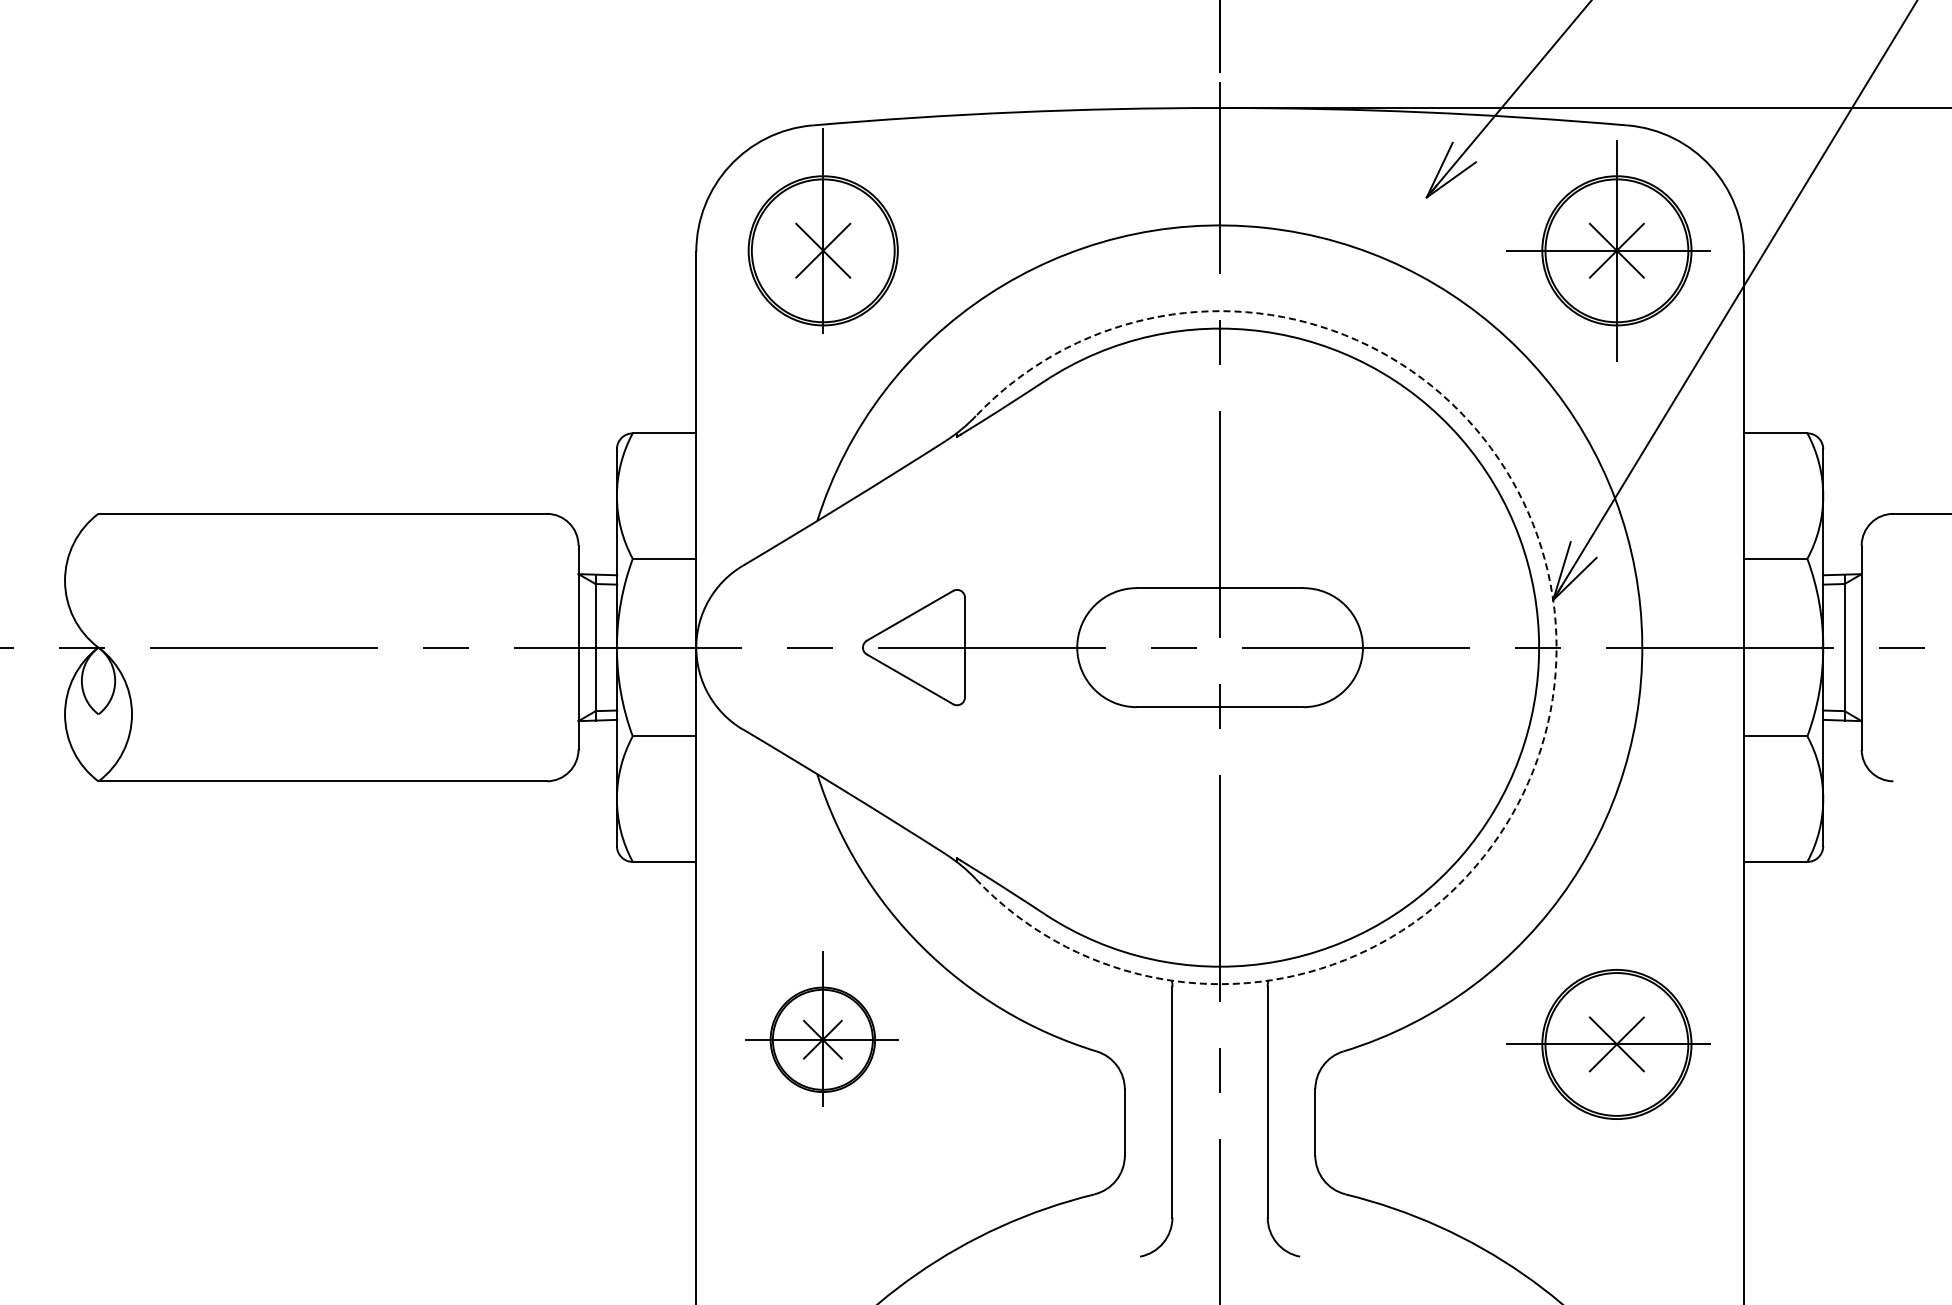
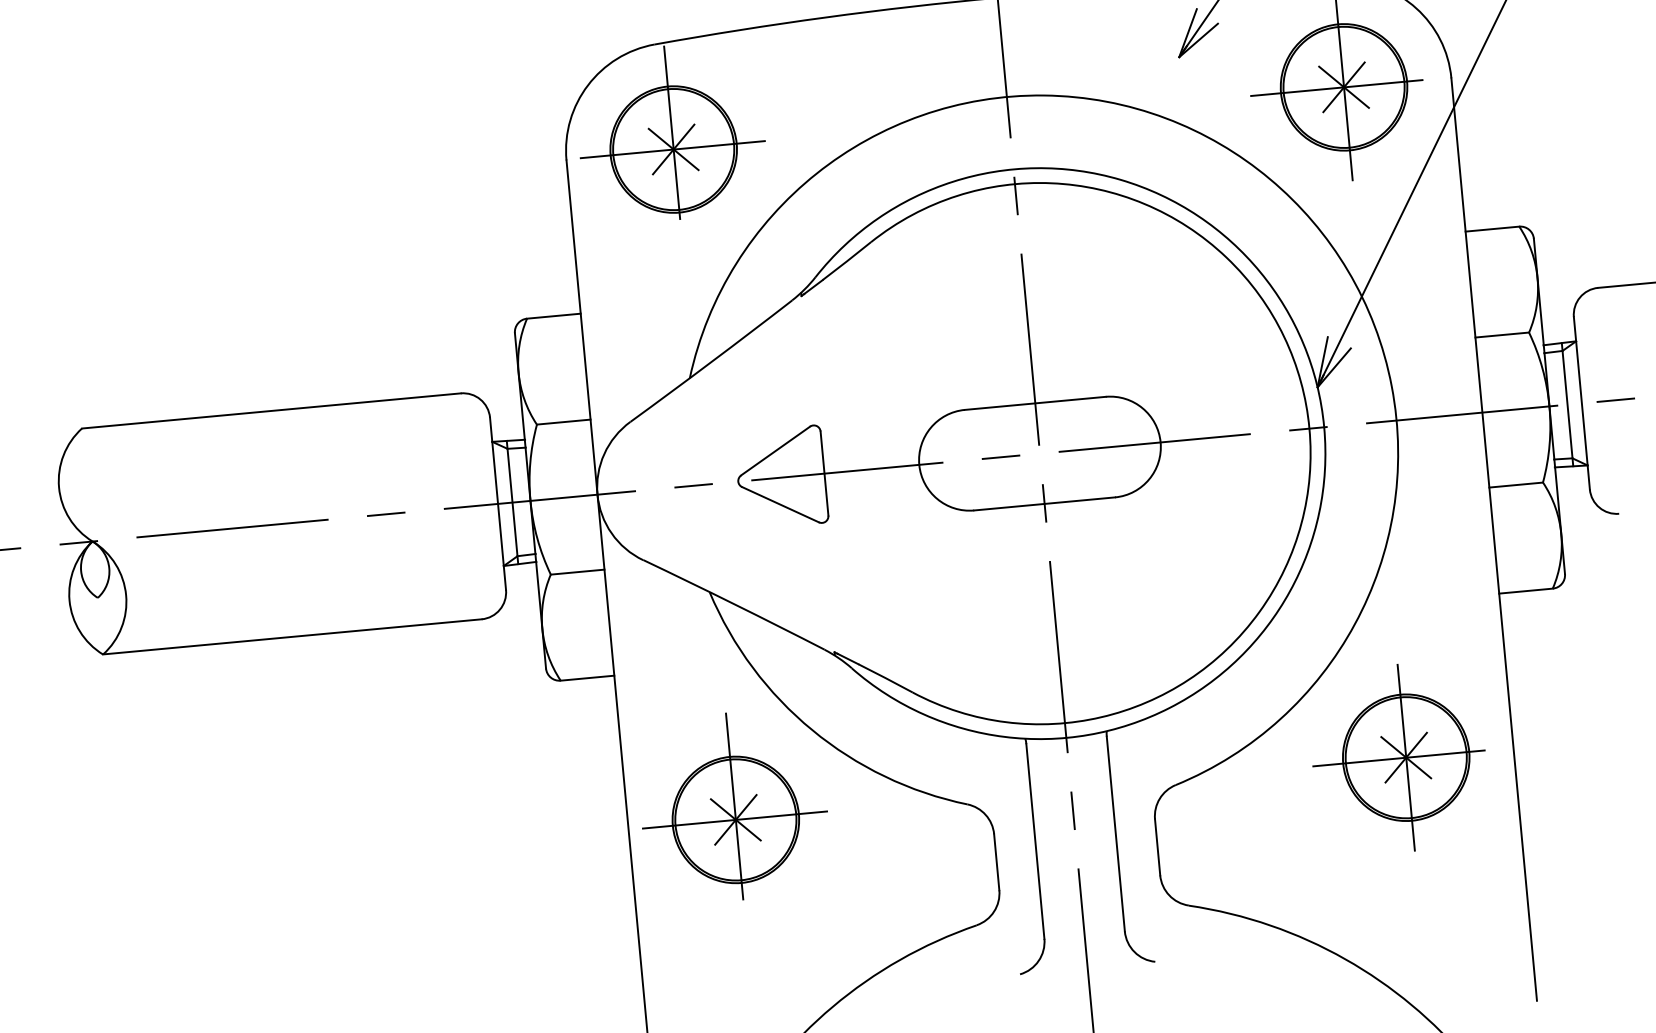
line: (822, 250) -> (673, 149), added
arc: (1556, 647) -> (1324, 427), dashed -> solid
part: (821, 1028) -> (733, 806), size x1.43
line: (1616, 1044) -> (1405, 757), added

